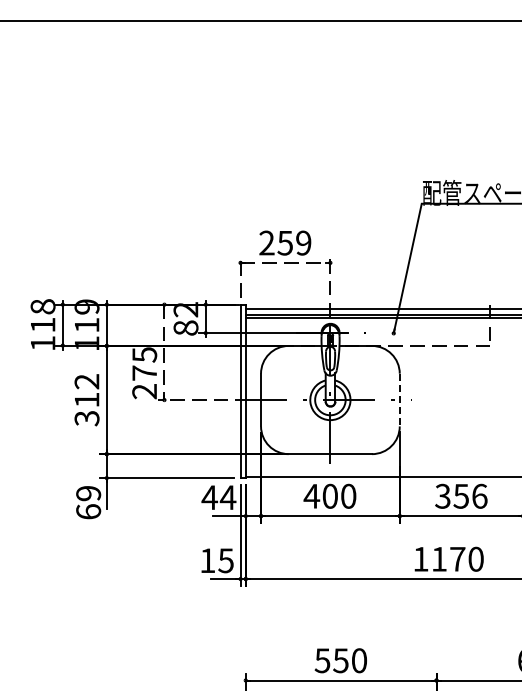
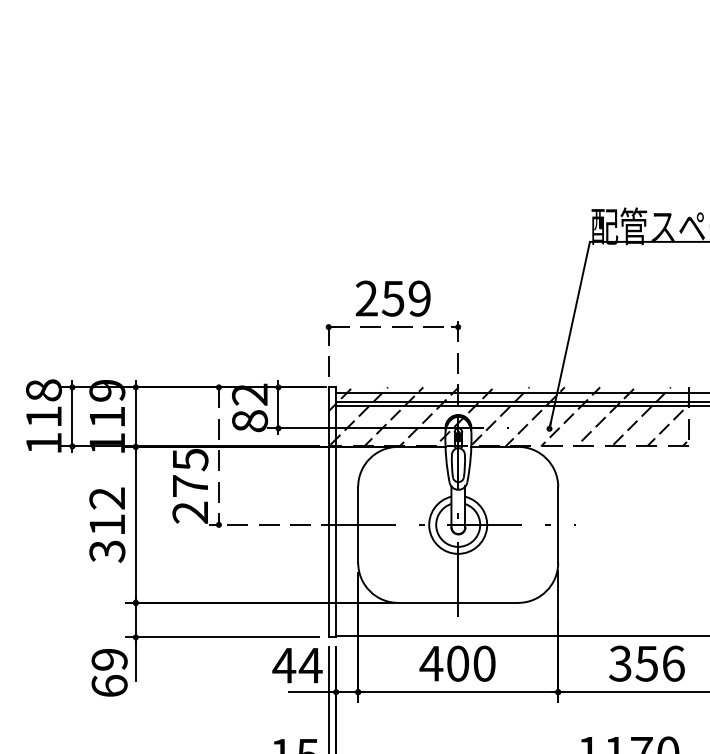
hatch: (365, 324) -> (508, 415), added
line: (399, 400) -> (557, 525), dashed -> solid

